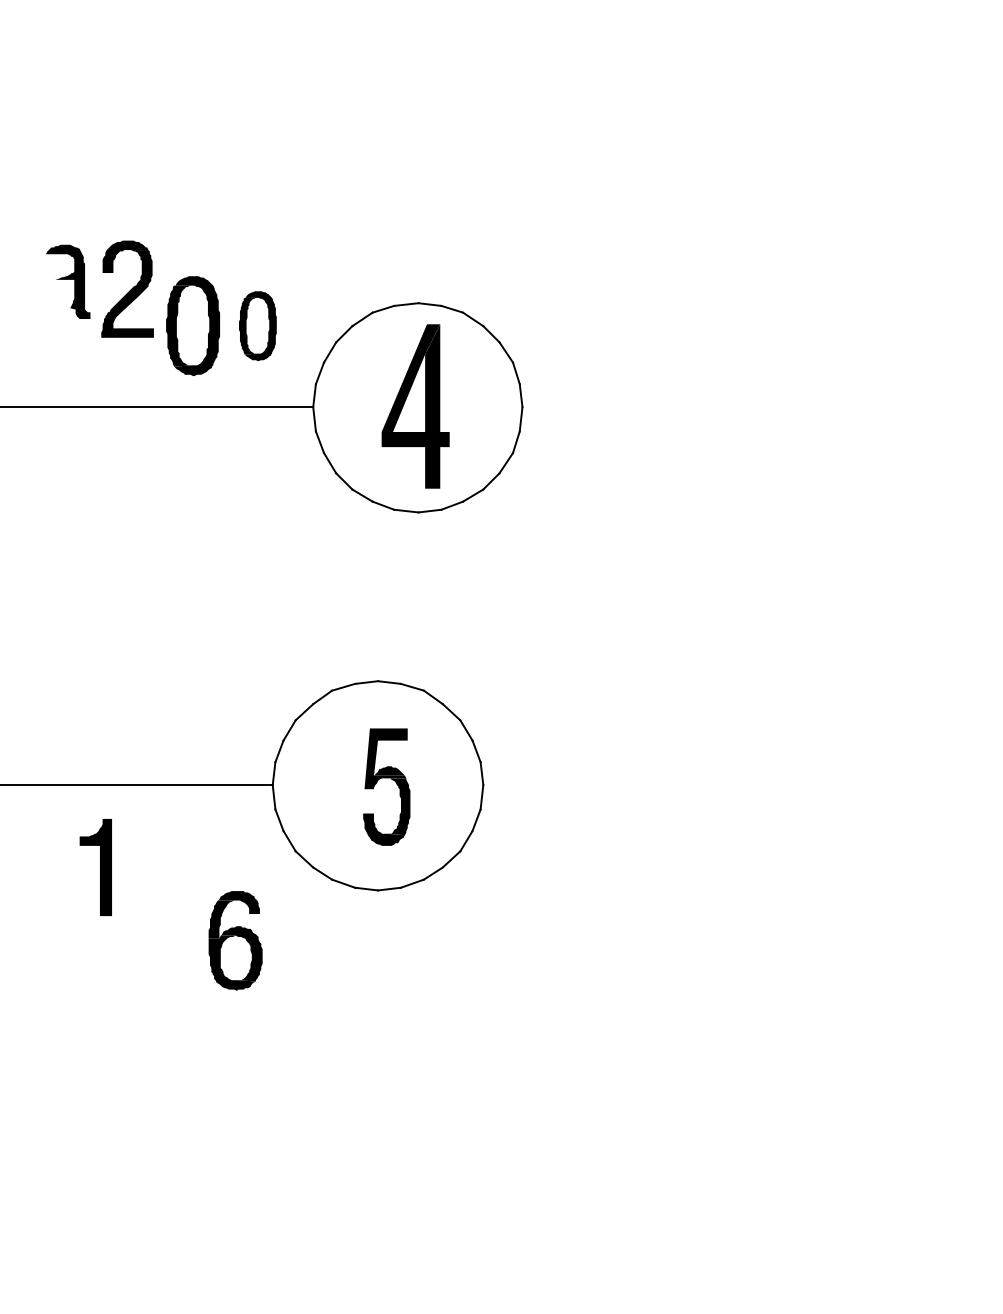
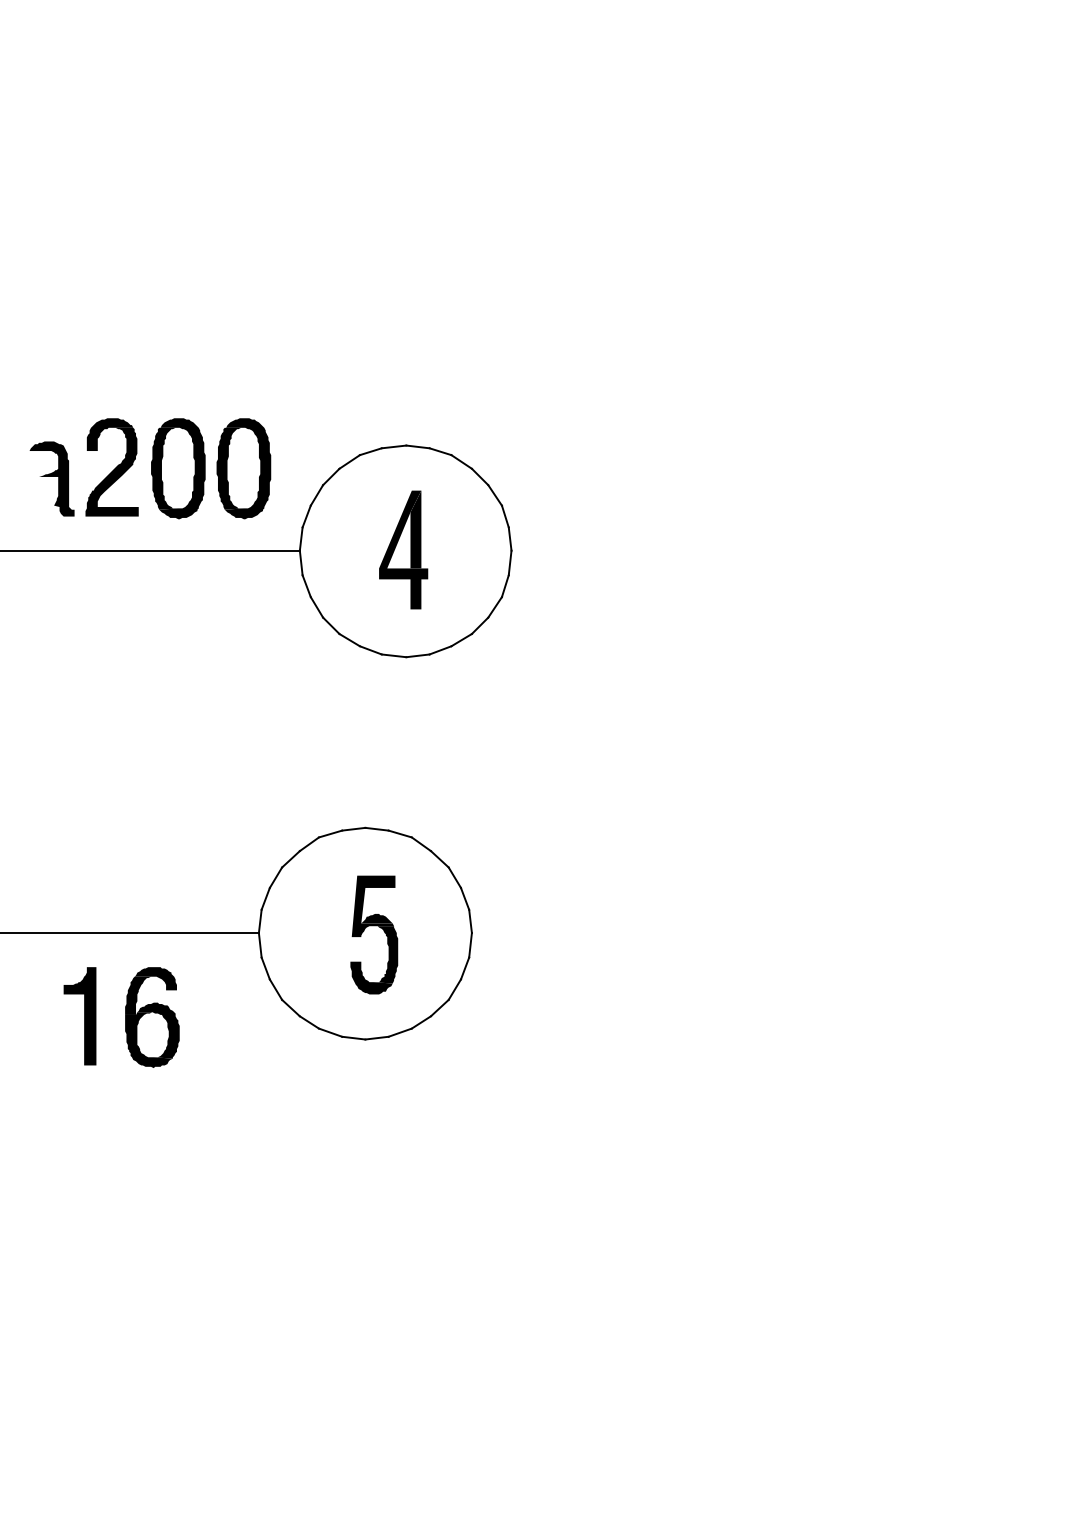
part: (67, 281) -> (51, 478), moved
part: (126, 289) -> (111, 467), moved
part: (257, 325) -> (243, 468), size x1.43
part: (415, 405) -> (403, 549), size x0.71
part: (235, 940) -> (152, 1017), moved

